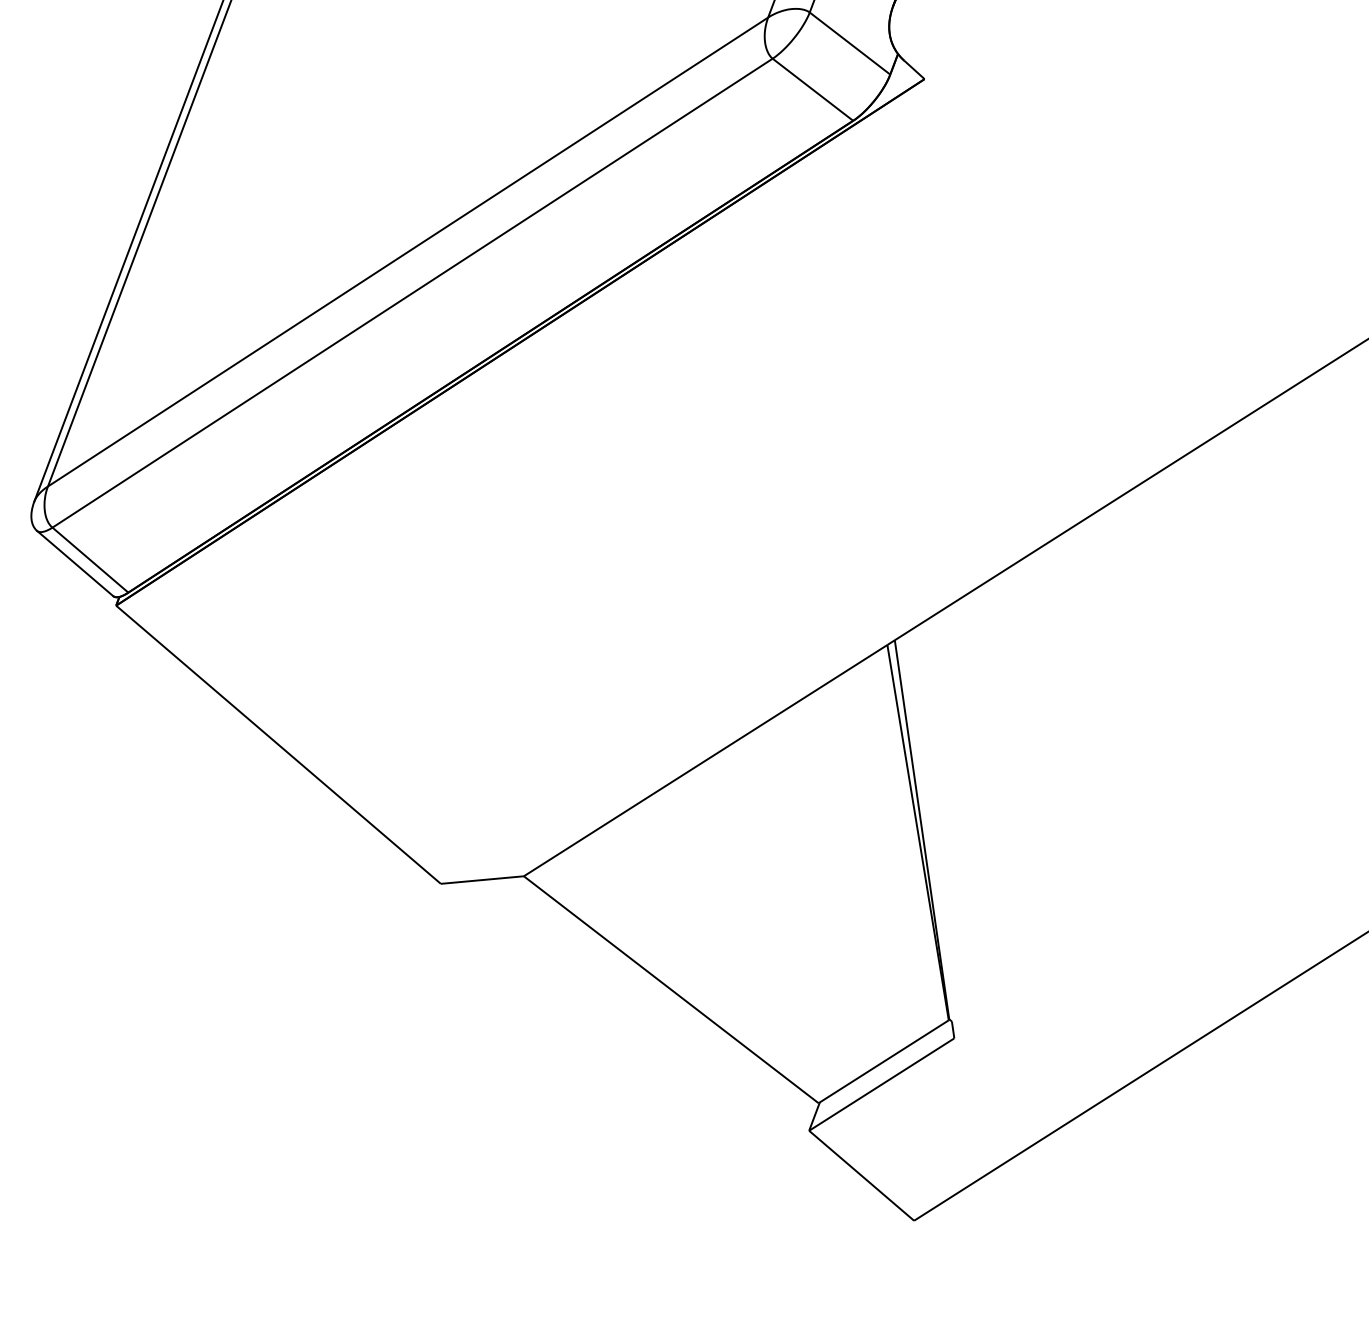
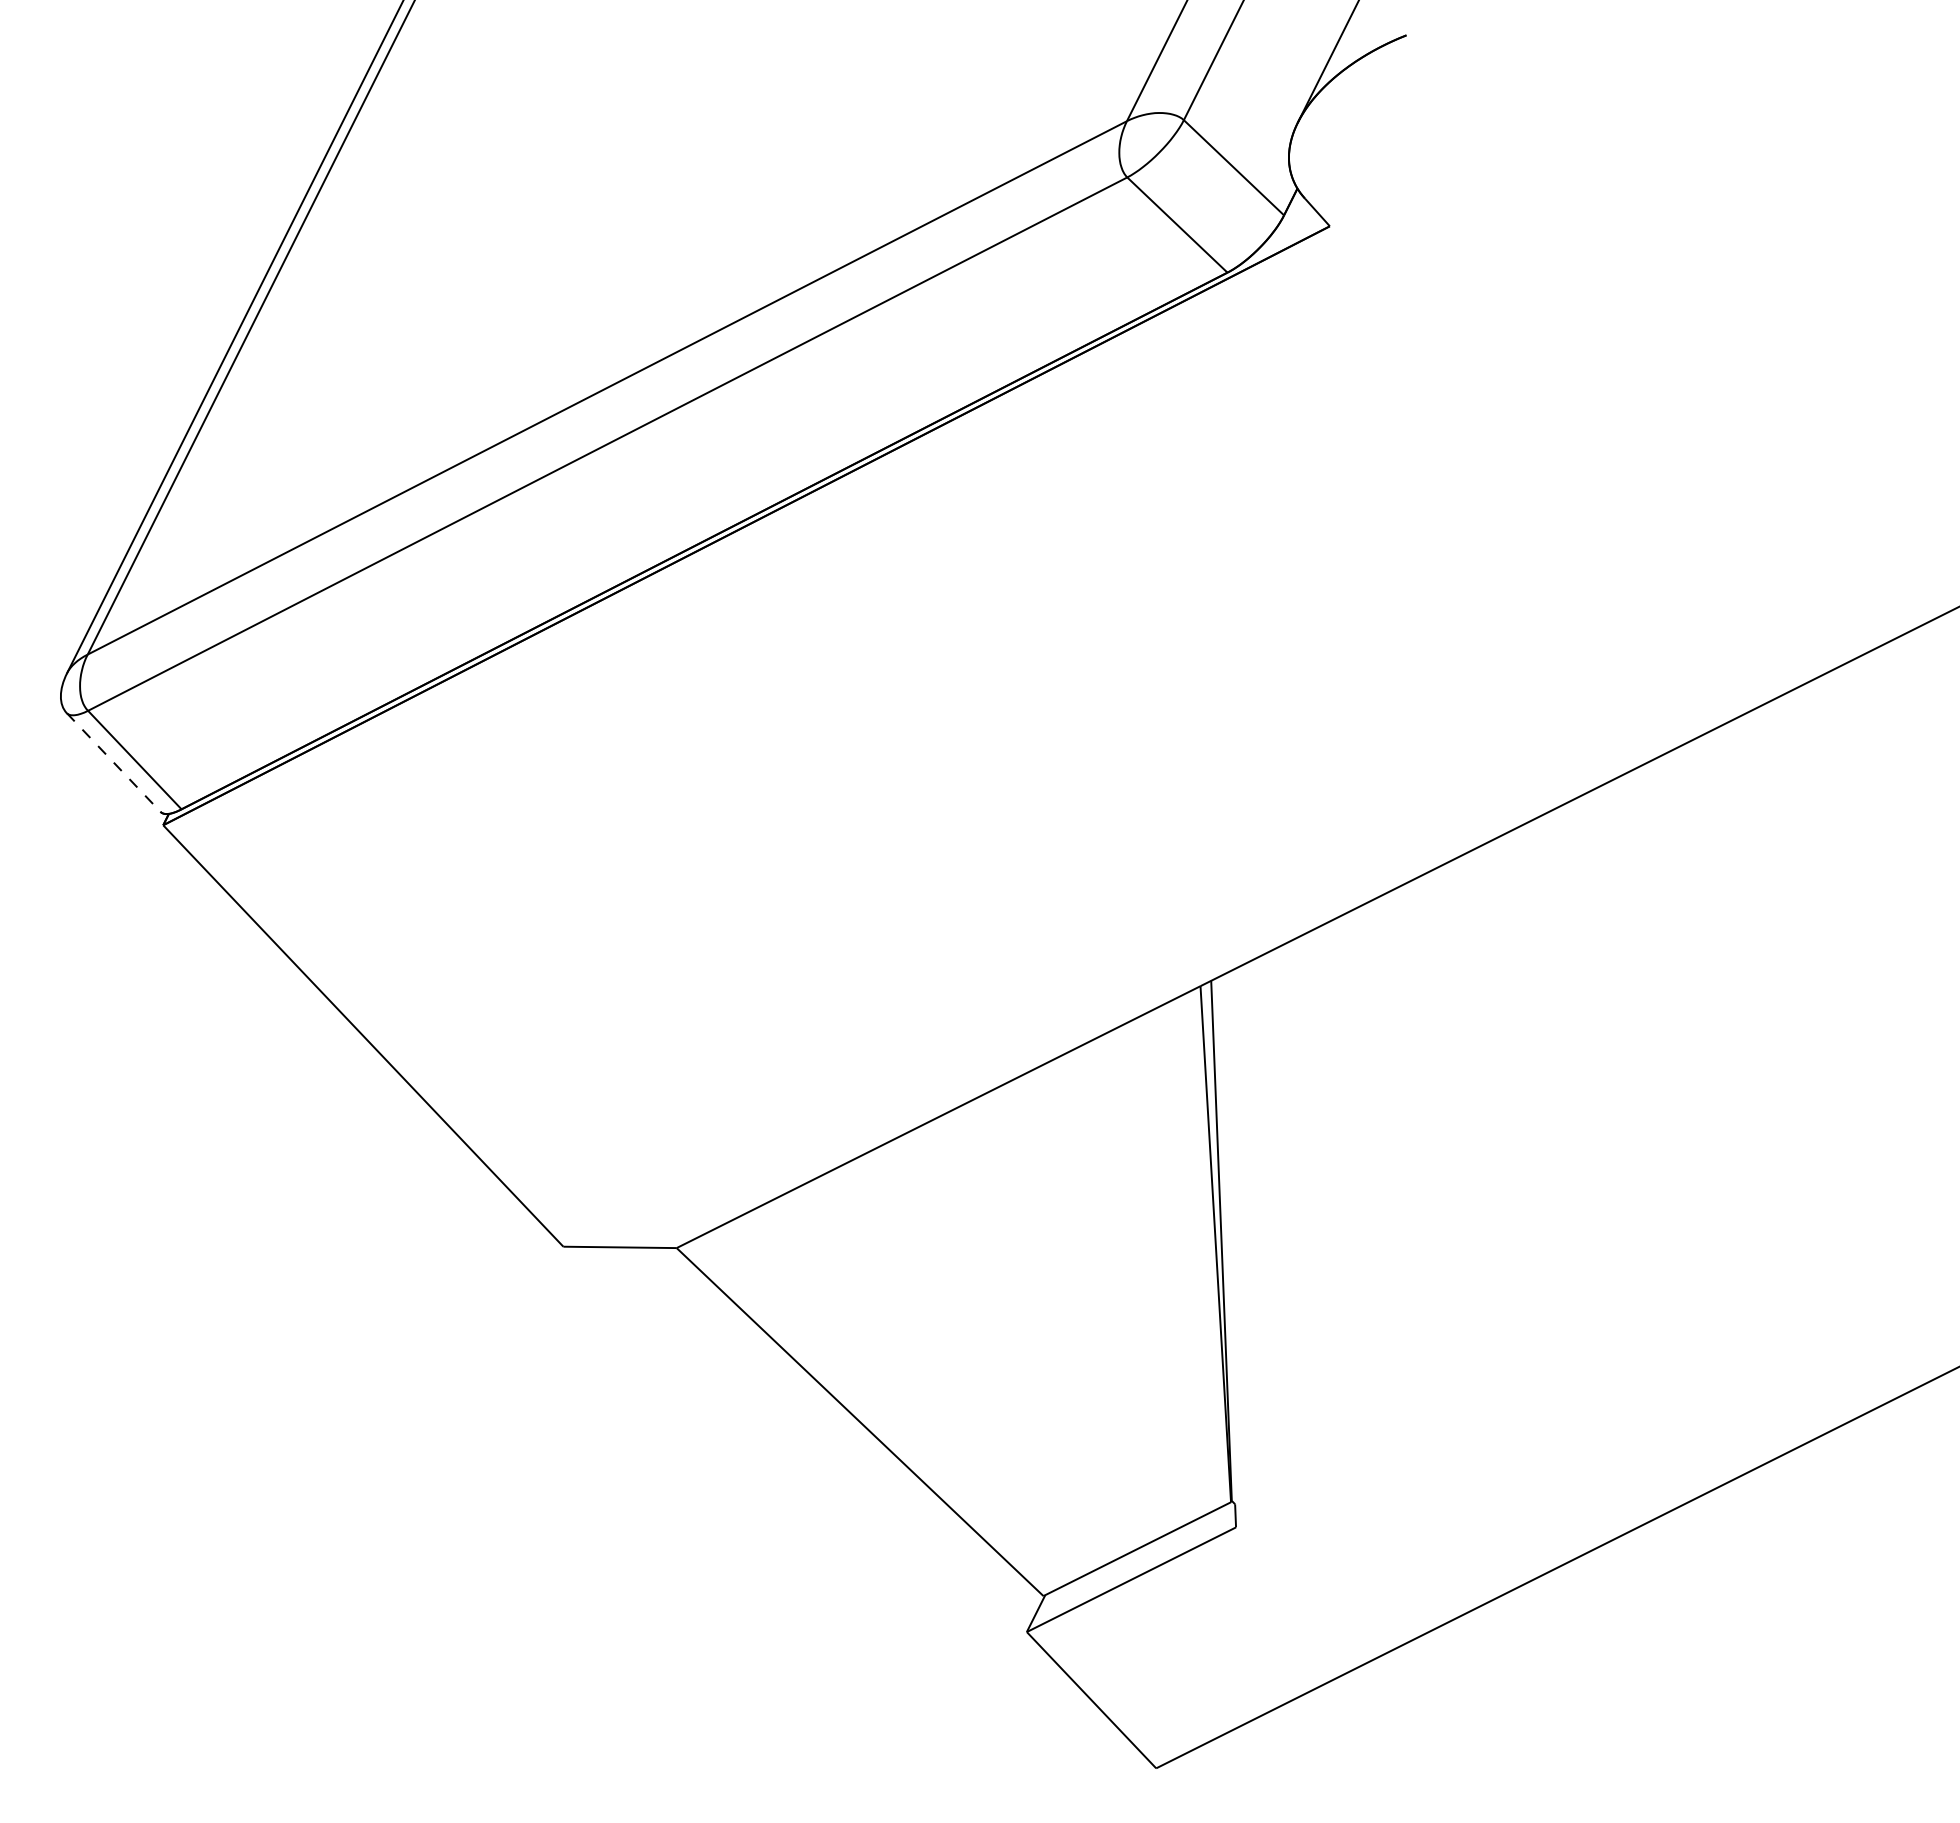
line: (75, 563) -> (114, 762), solid -> dashed

